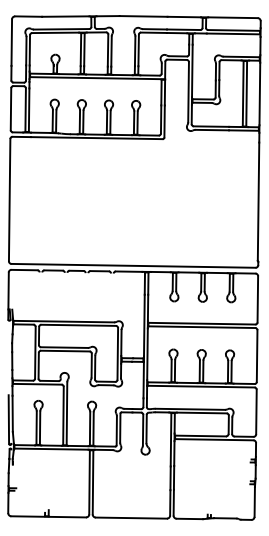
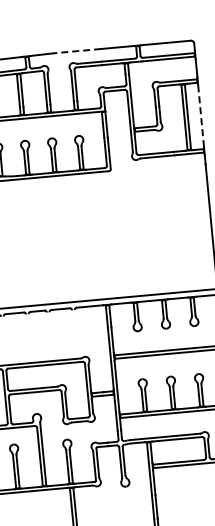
line: (143, 16) -> (77, 51), solid -> dashed
line: (259, 93) -> (200, 115), solid -> dashed

